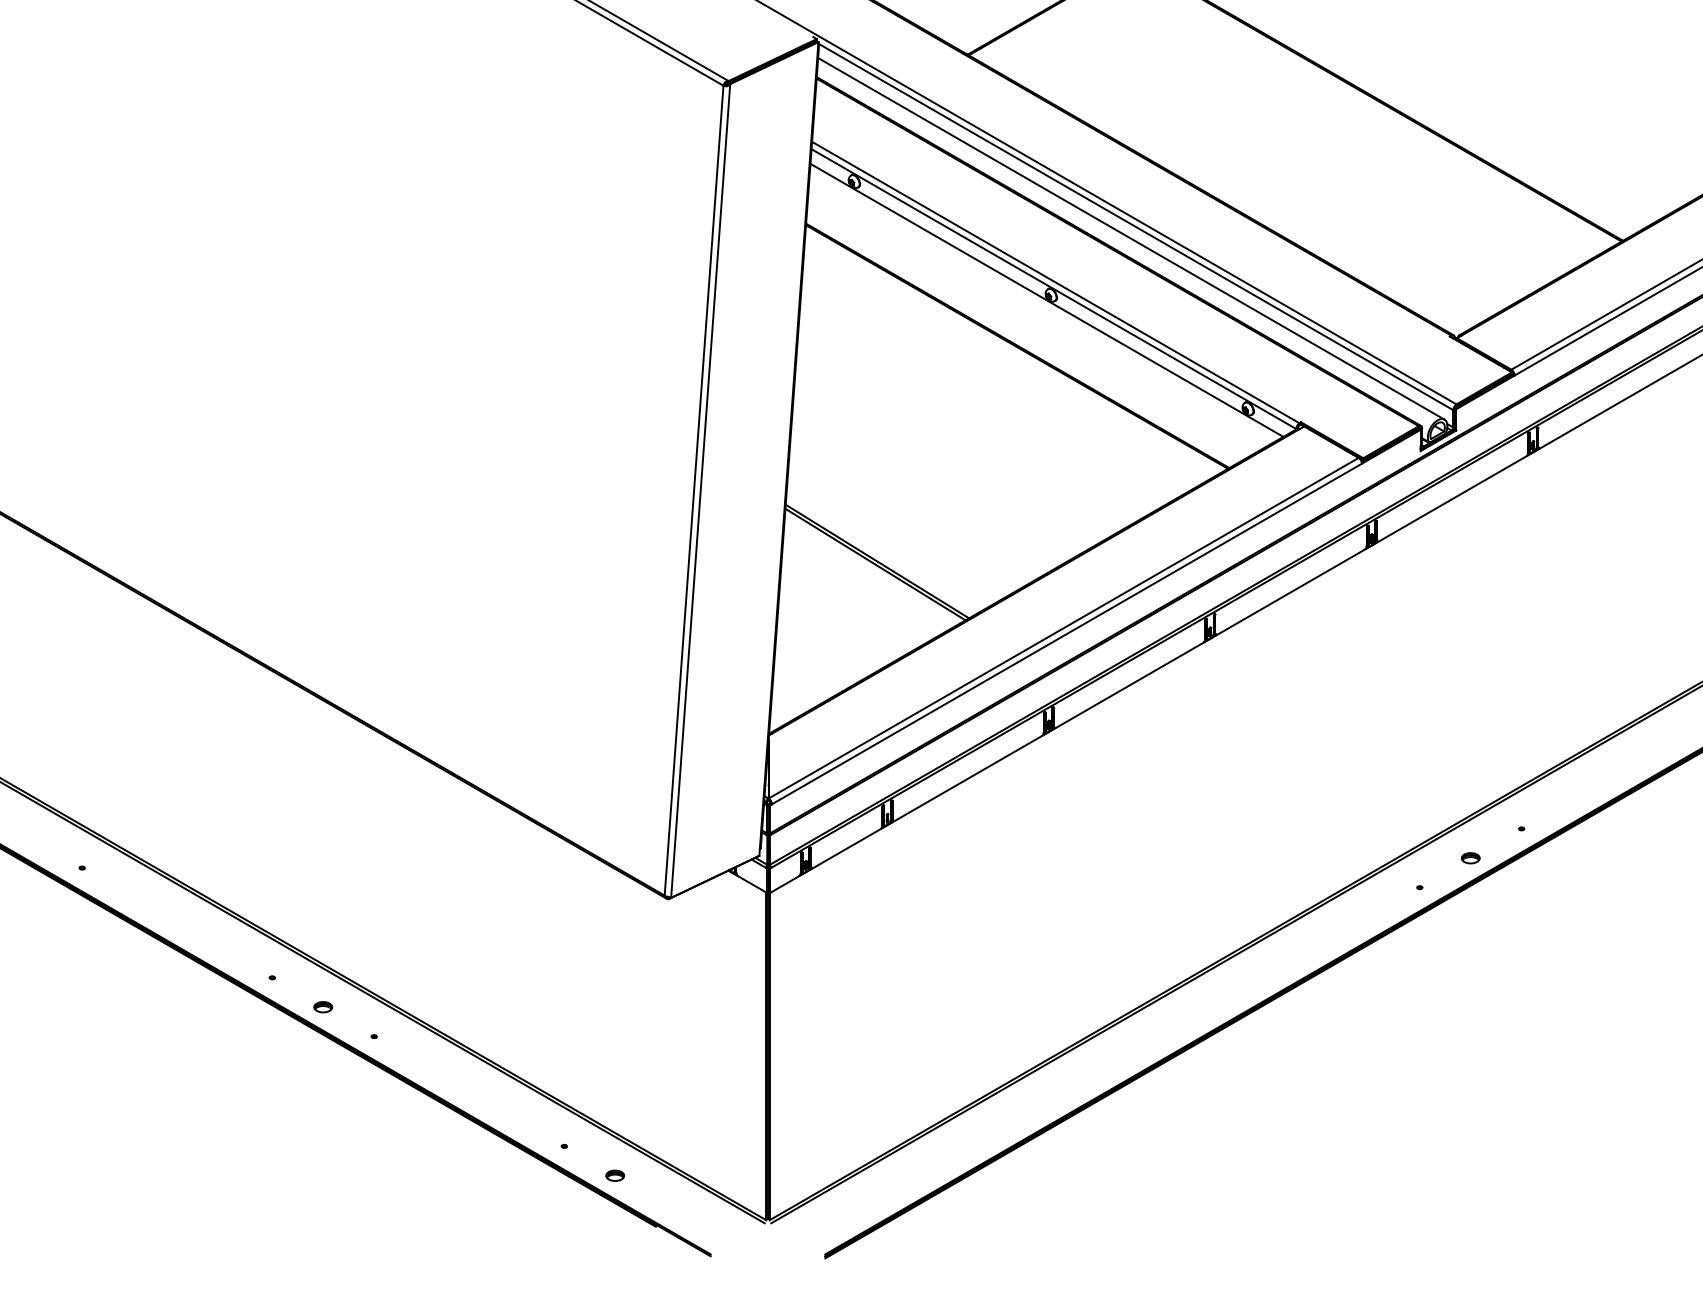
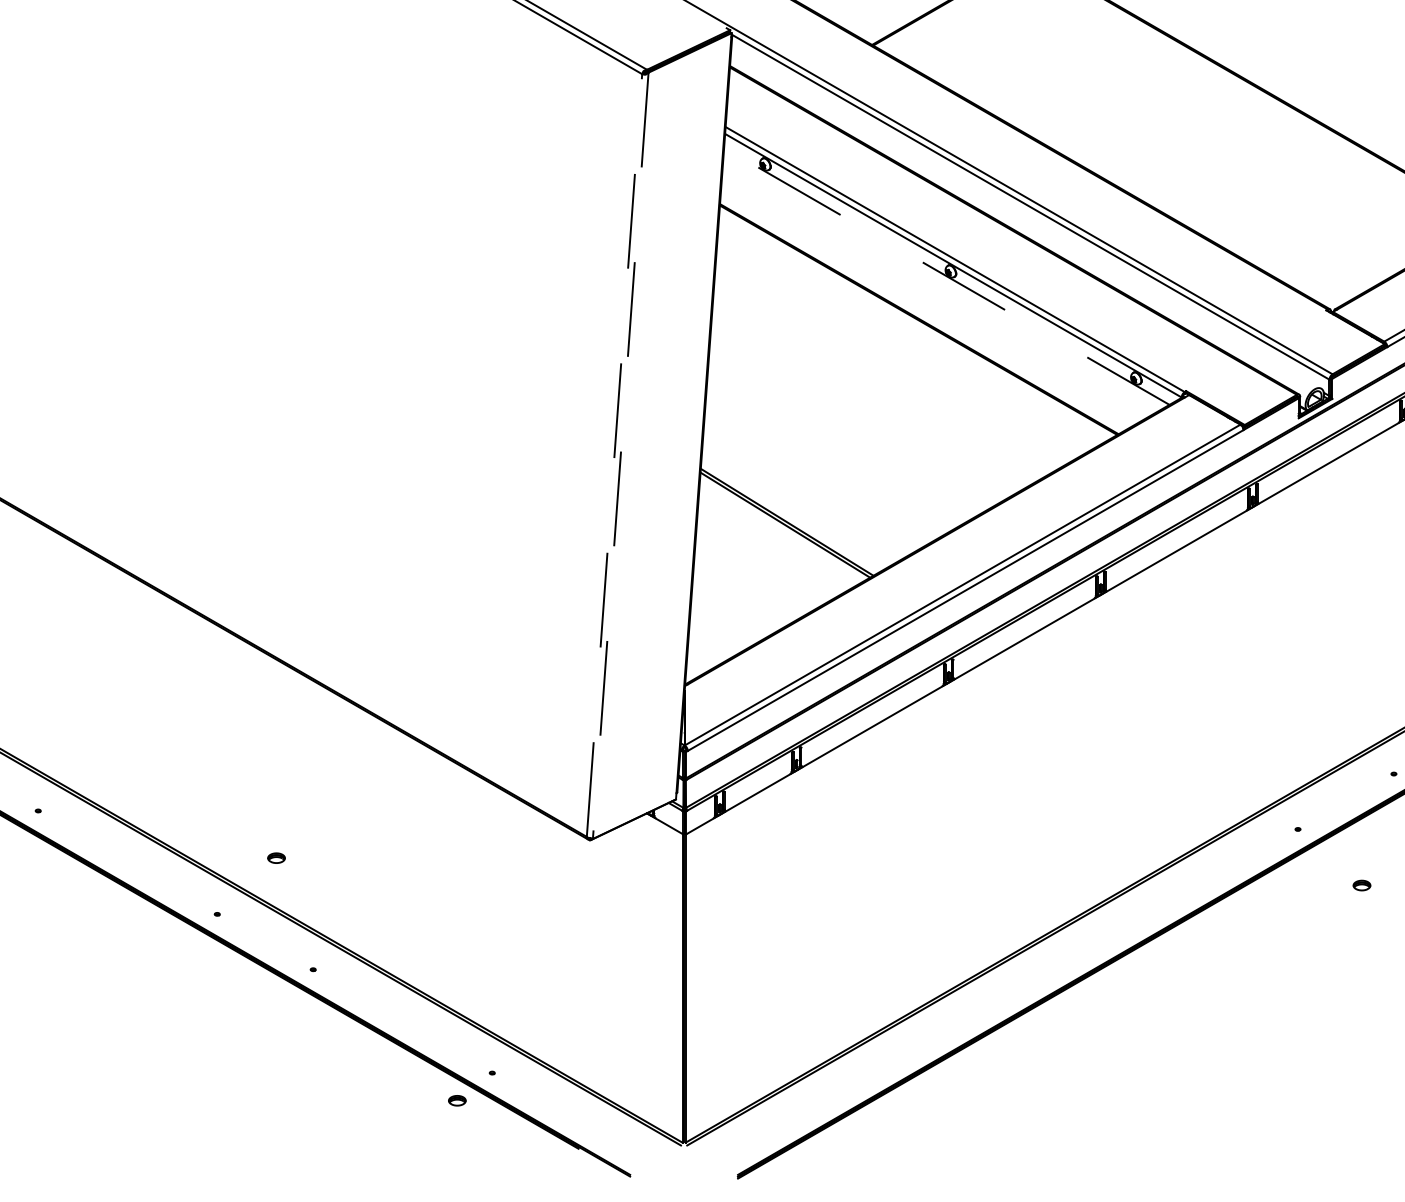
line: (1131, 238) -> (1026, 218), removed
line: (1046, 300) -> (946, 276), solid -> dashed
line: (694, 490) -> (614, 455), solid -> dashed
line: (700, 491) -> (620, 456), solid -> dashed
part: (1470, 858) -> (1361, 885), moved
part: (323, 1007) -> (276, 858), moved
part: (615, 1175) -> (457, 1100), moved

